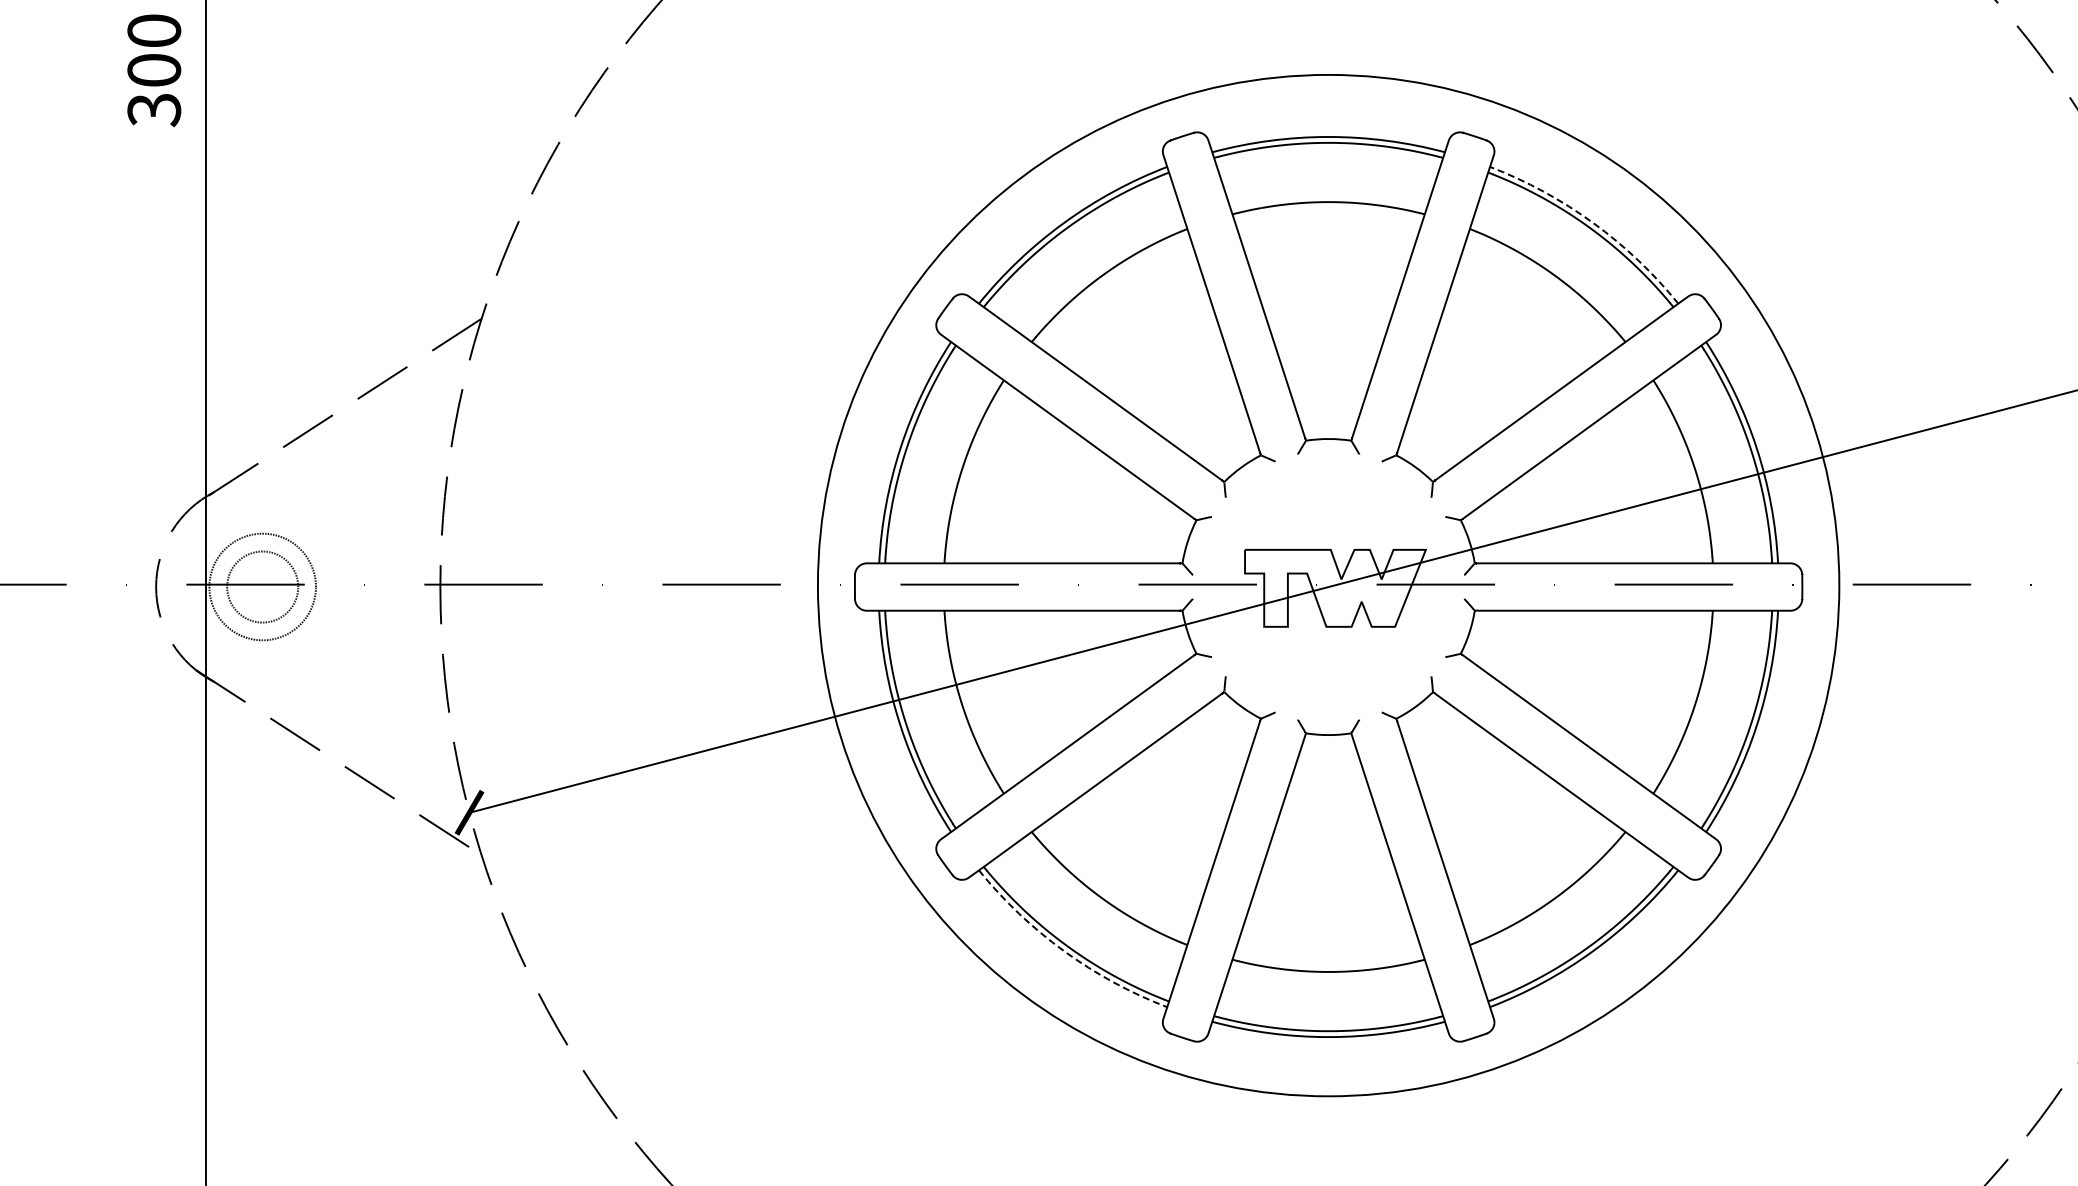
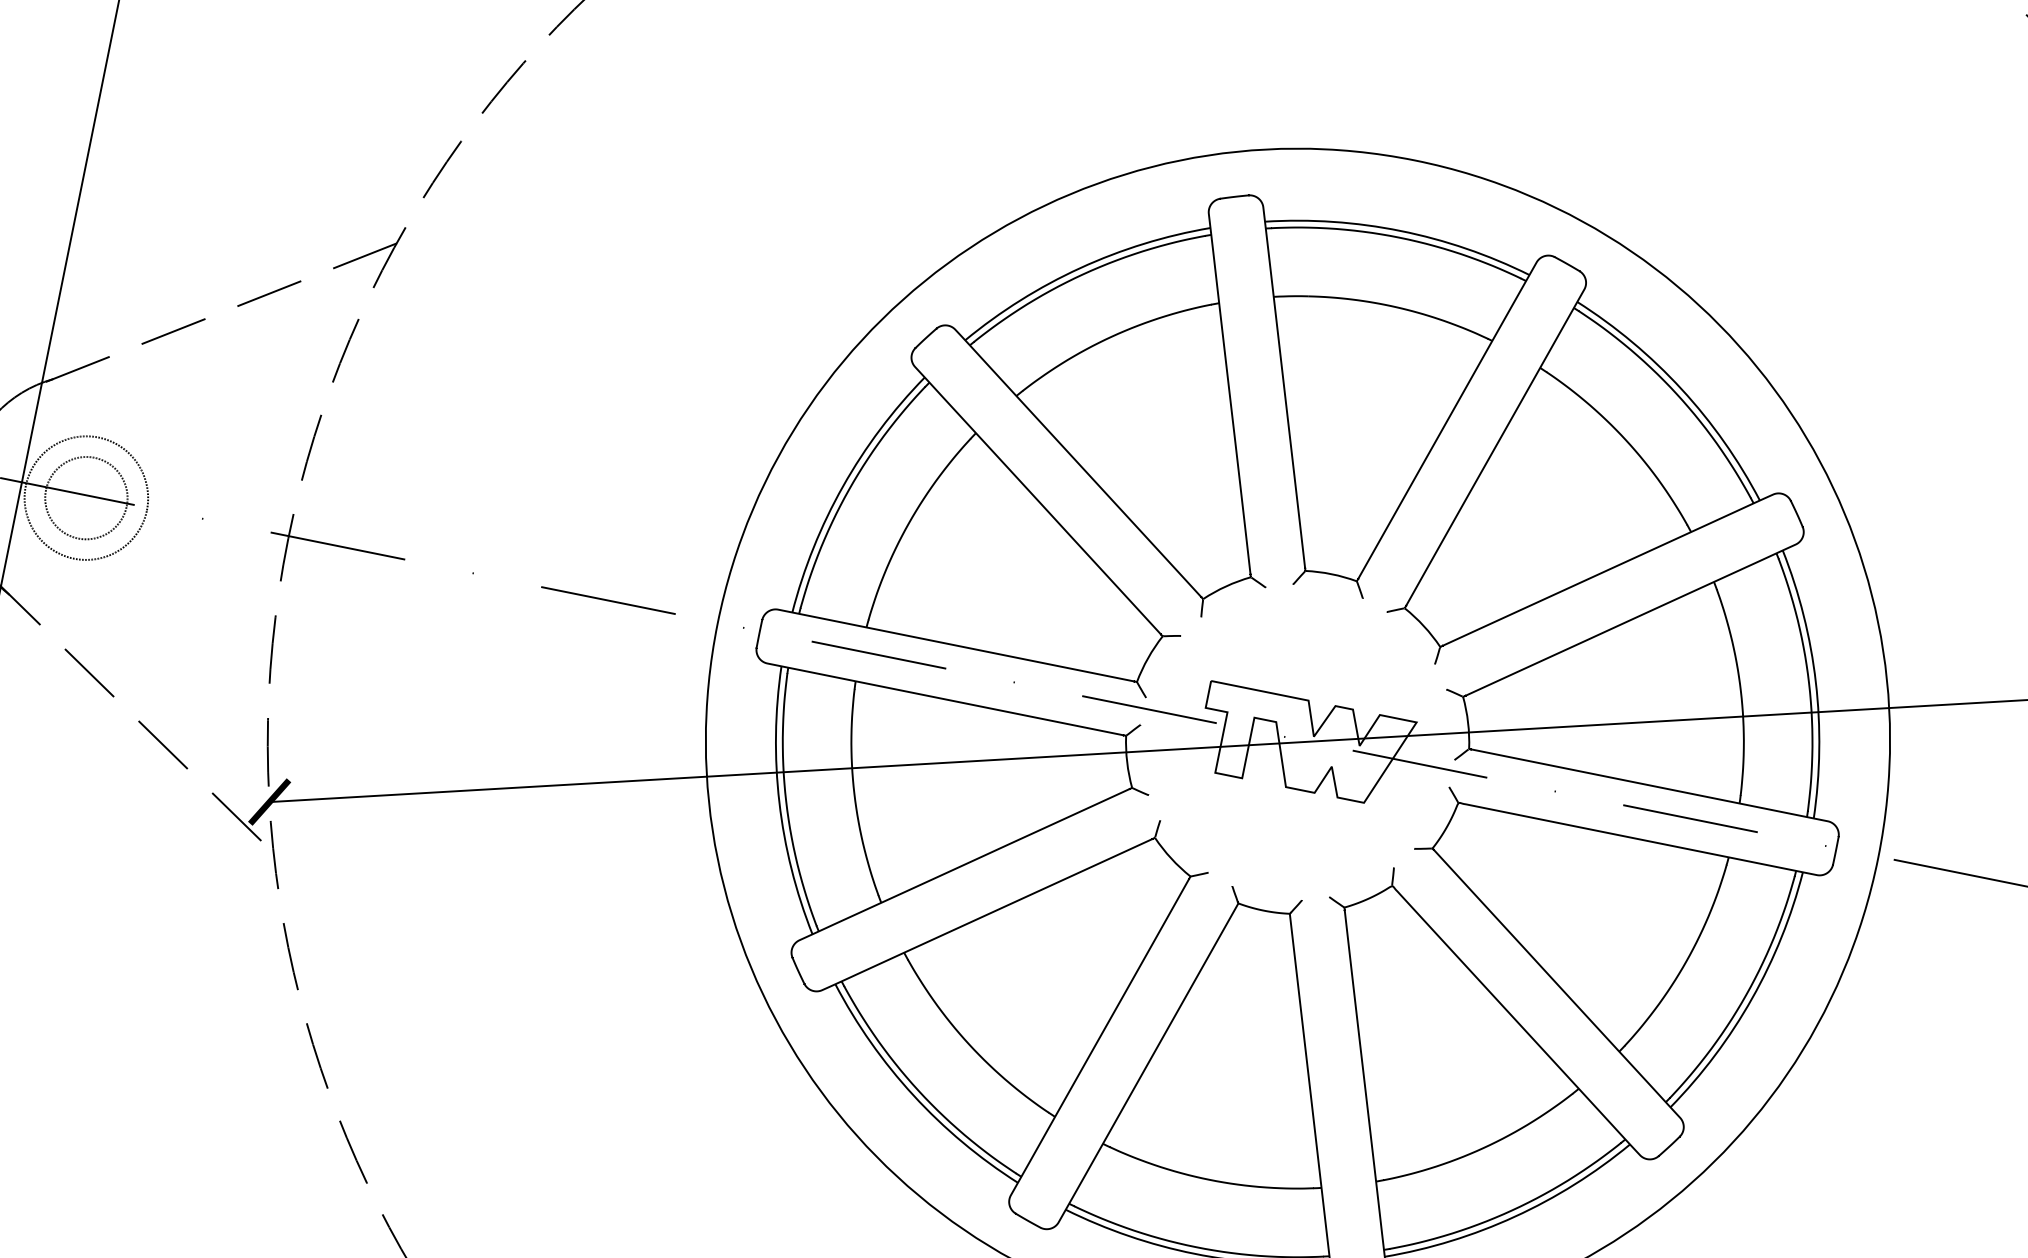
arc: (1593, 222) -> (1682, 388), dashed -> solid
arc: (1064, 951) -> (913, 1096), dashed -> solid

